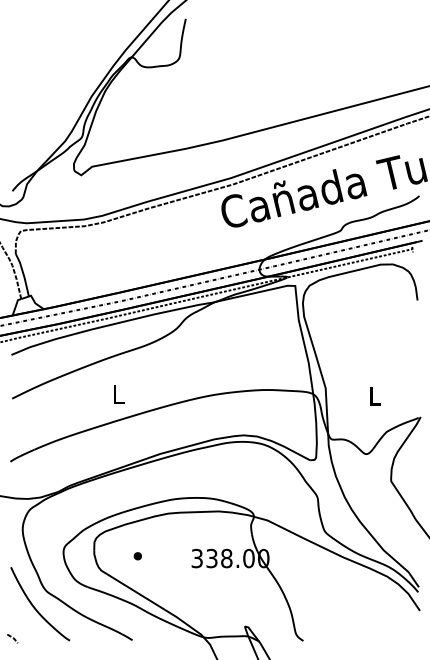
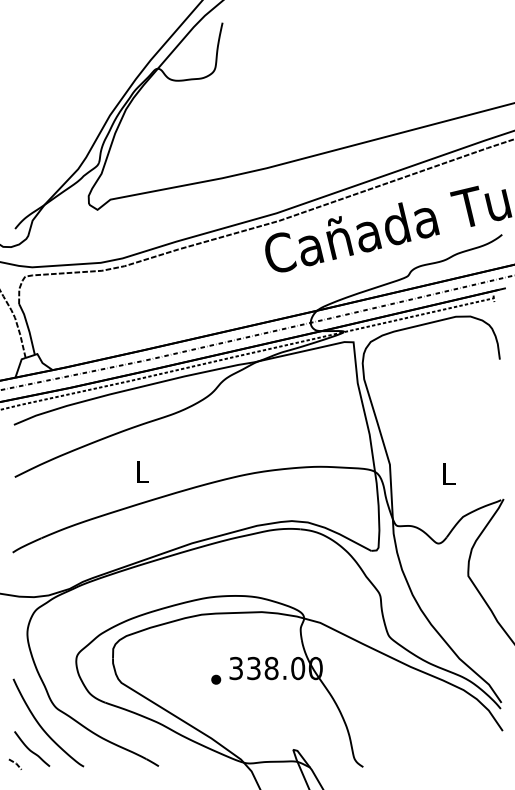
part: (138, 556) -> (216, 679), moved
curve: (25, 626) -> (30, 749), added

